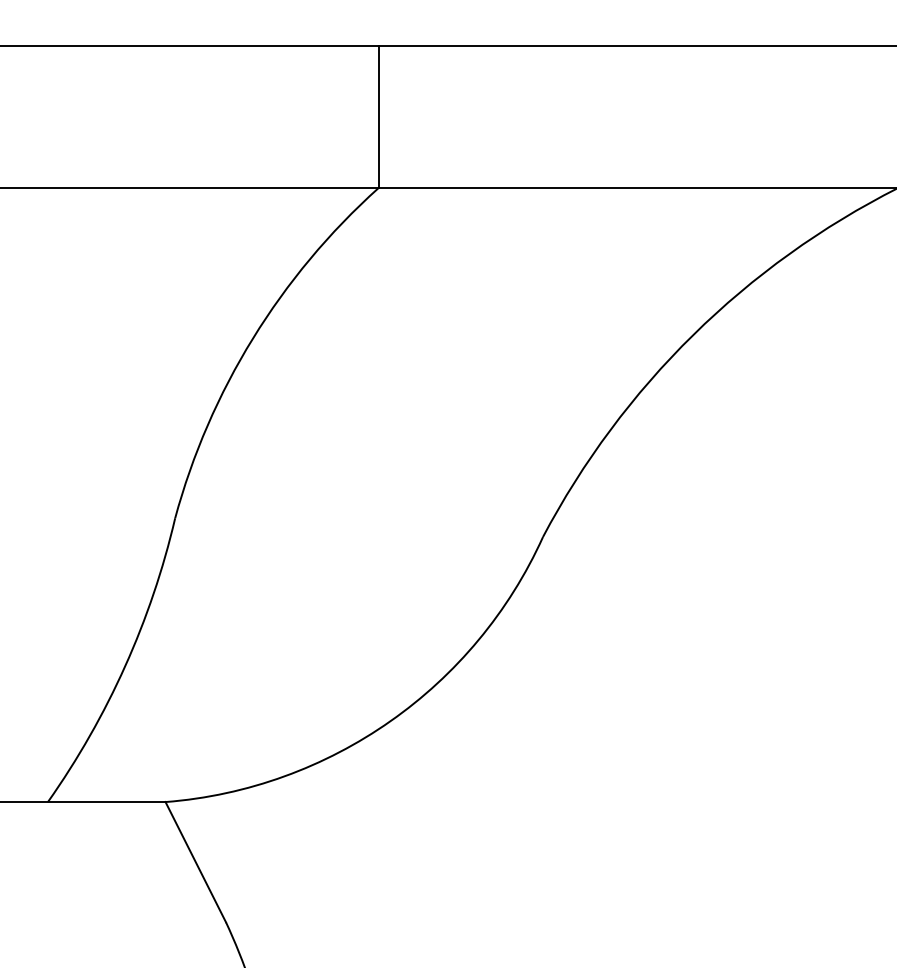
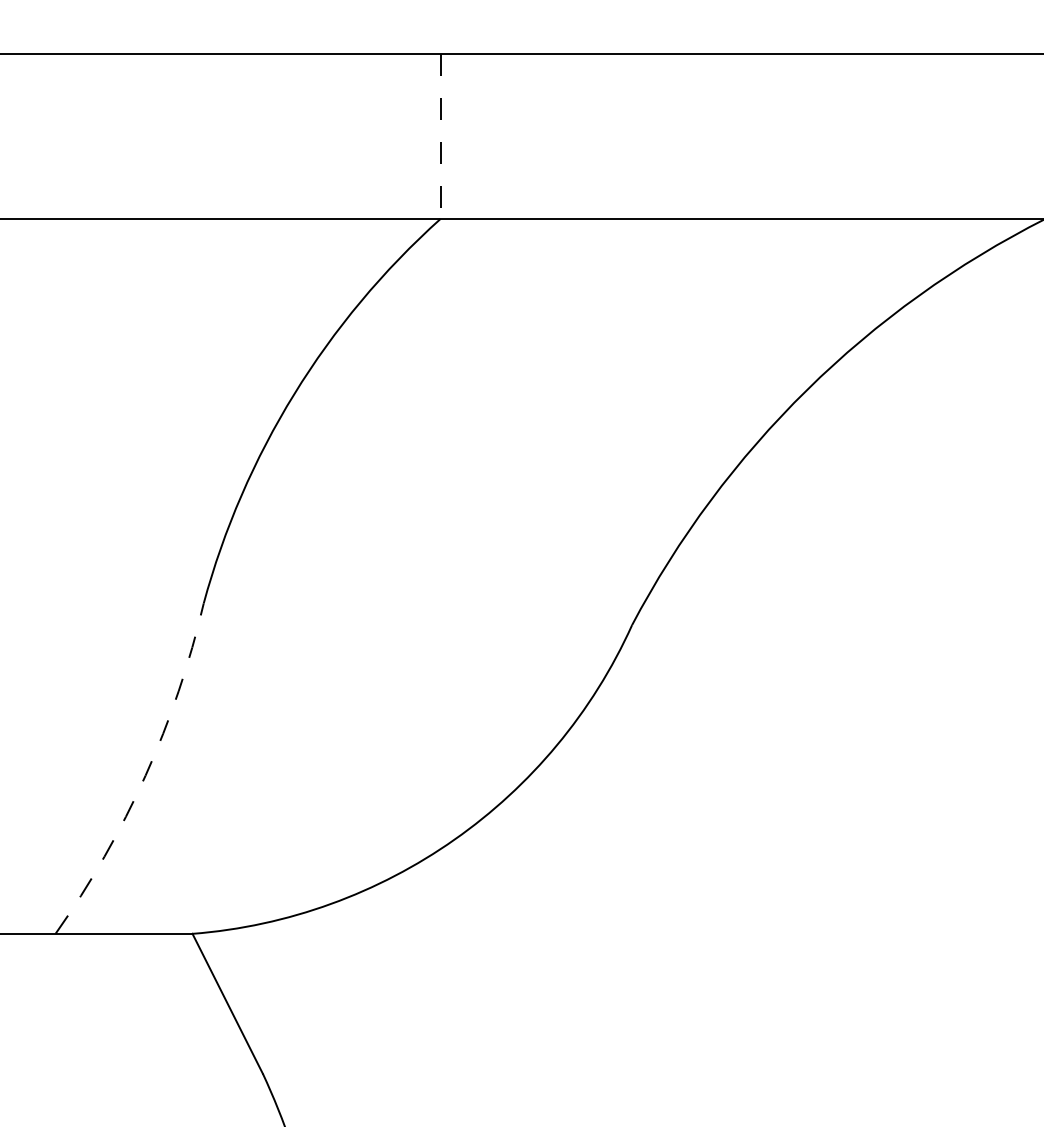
line: (378, 118) -> (440, 137), solid -> dashed
arc: (125, 666) -> (145, 775), solid -> dashed

